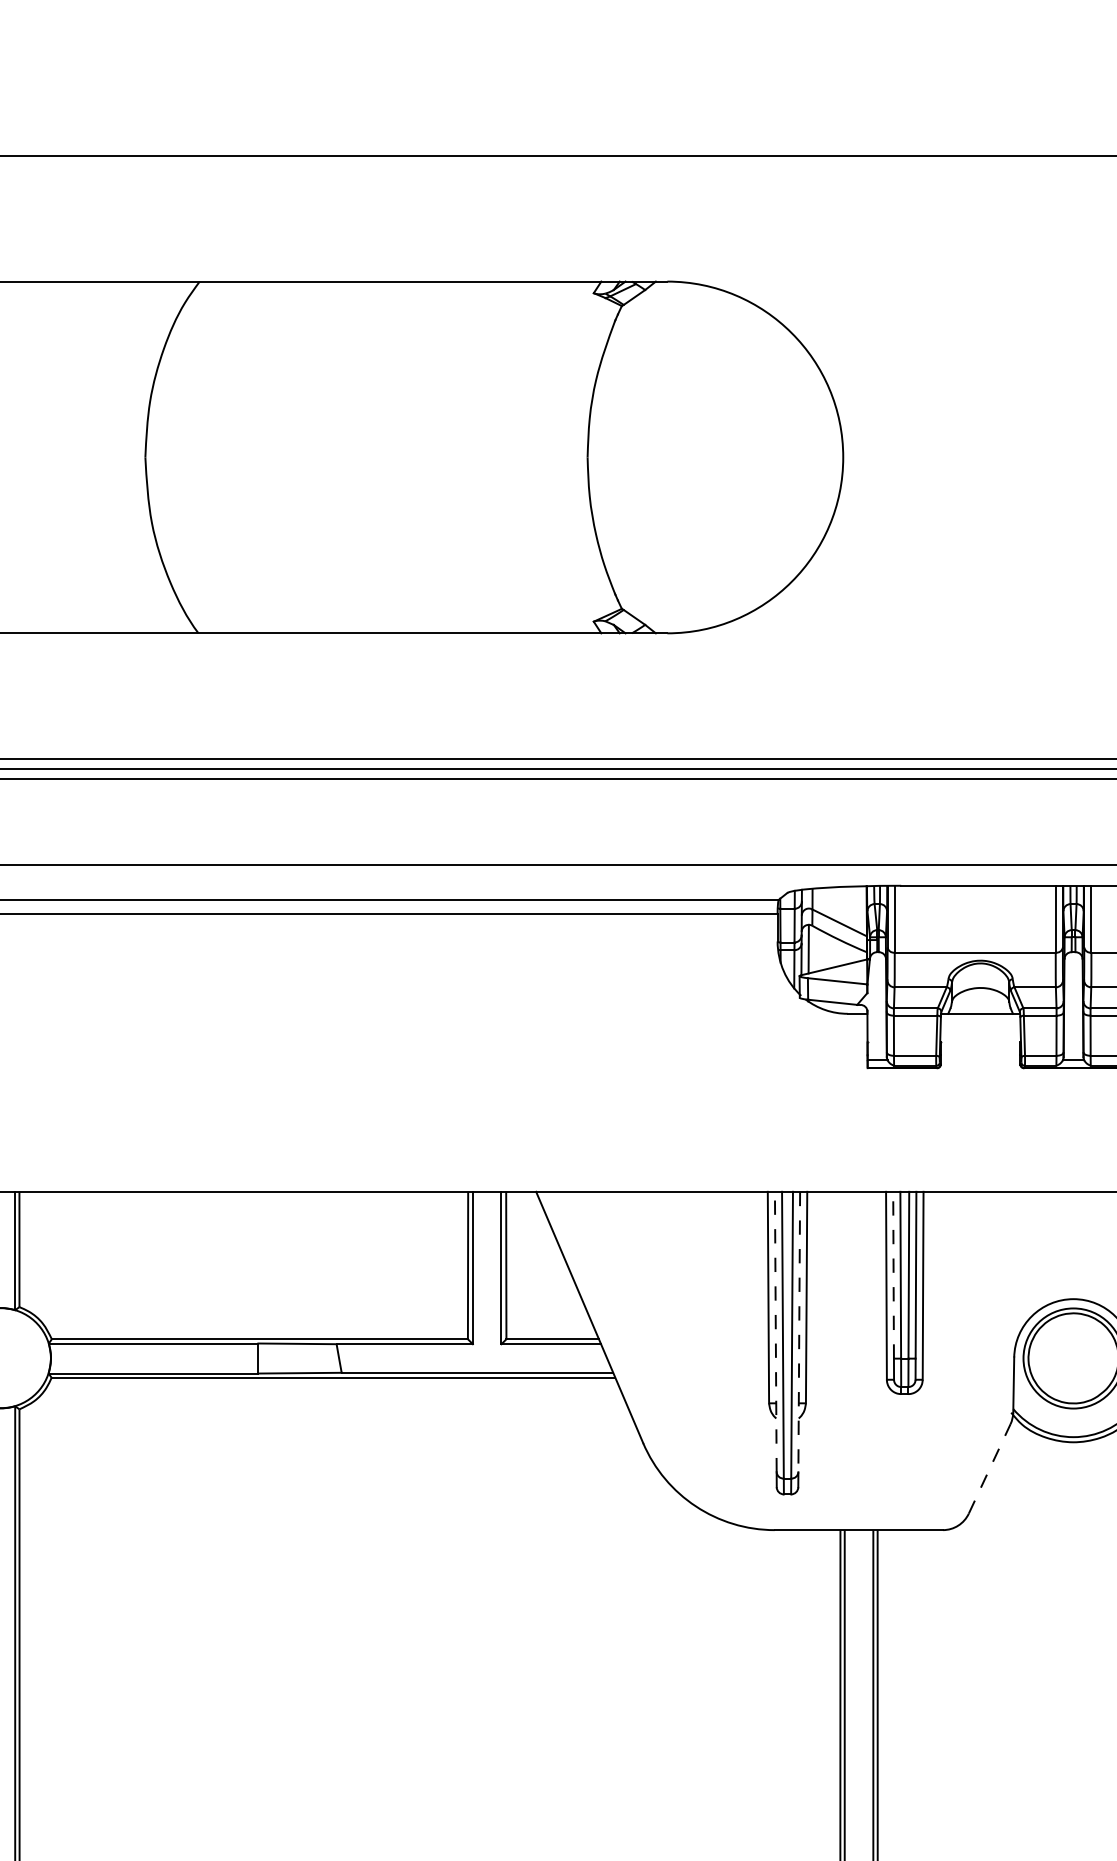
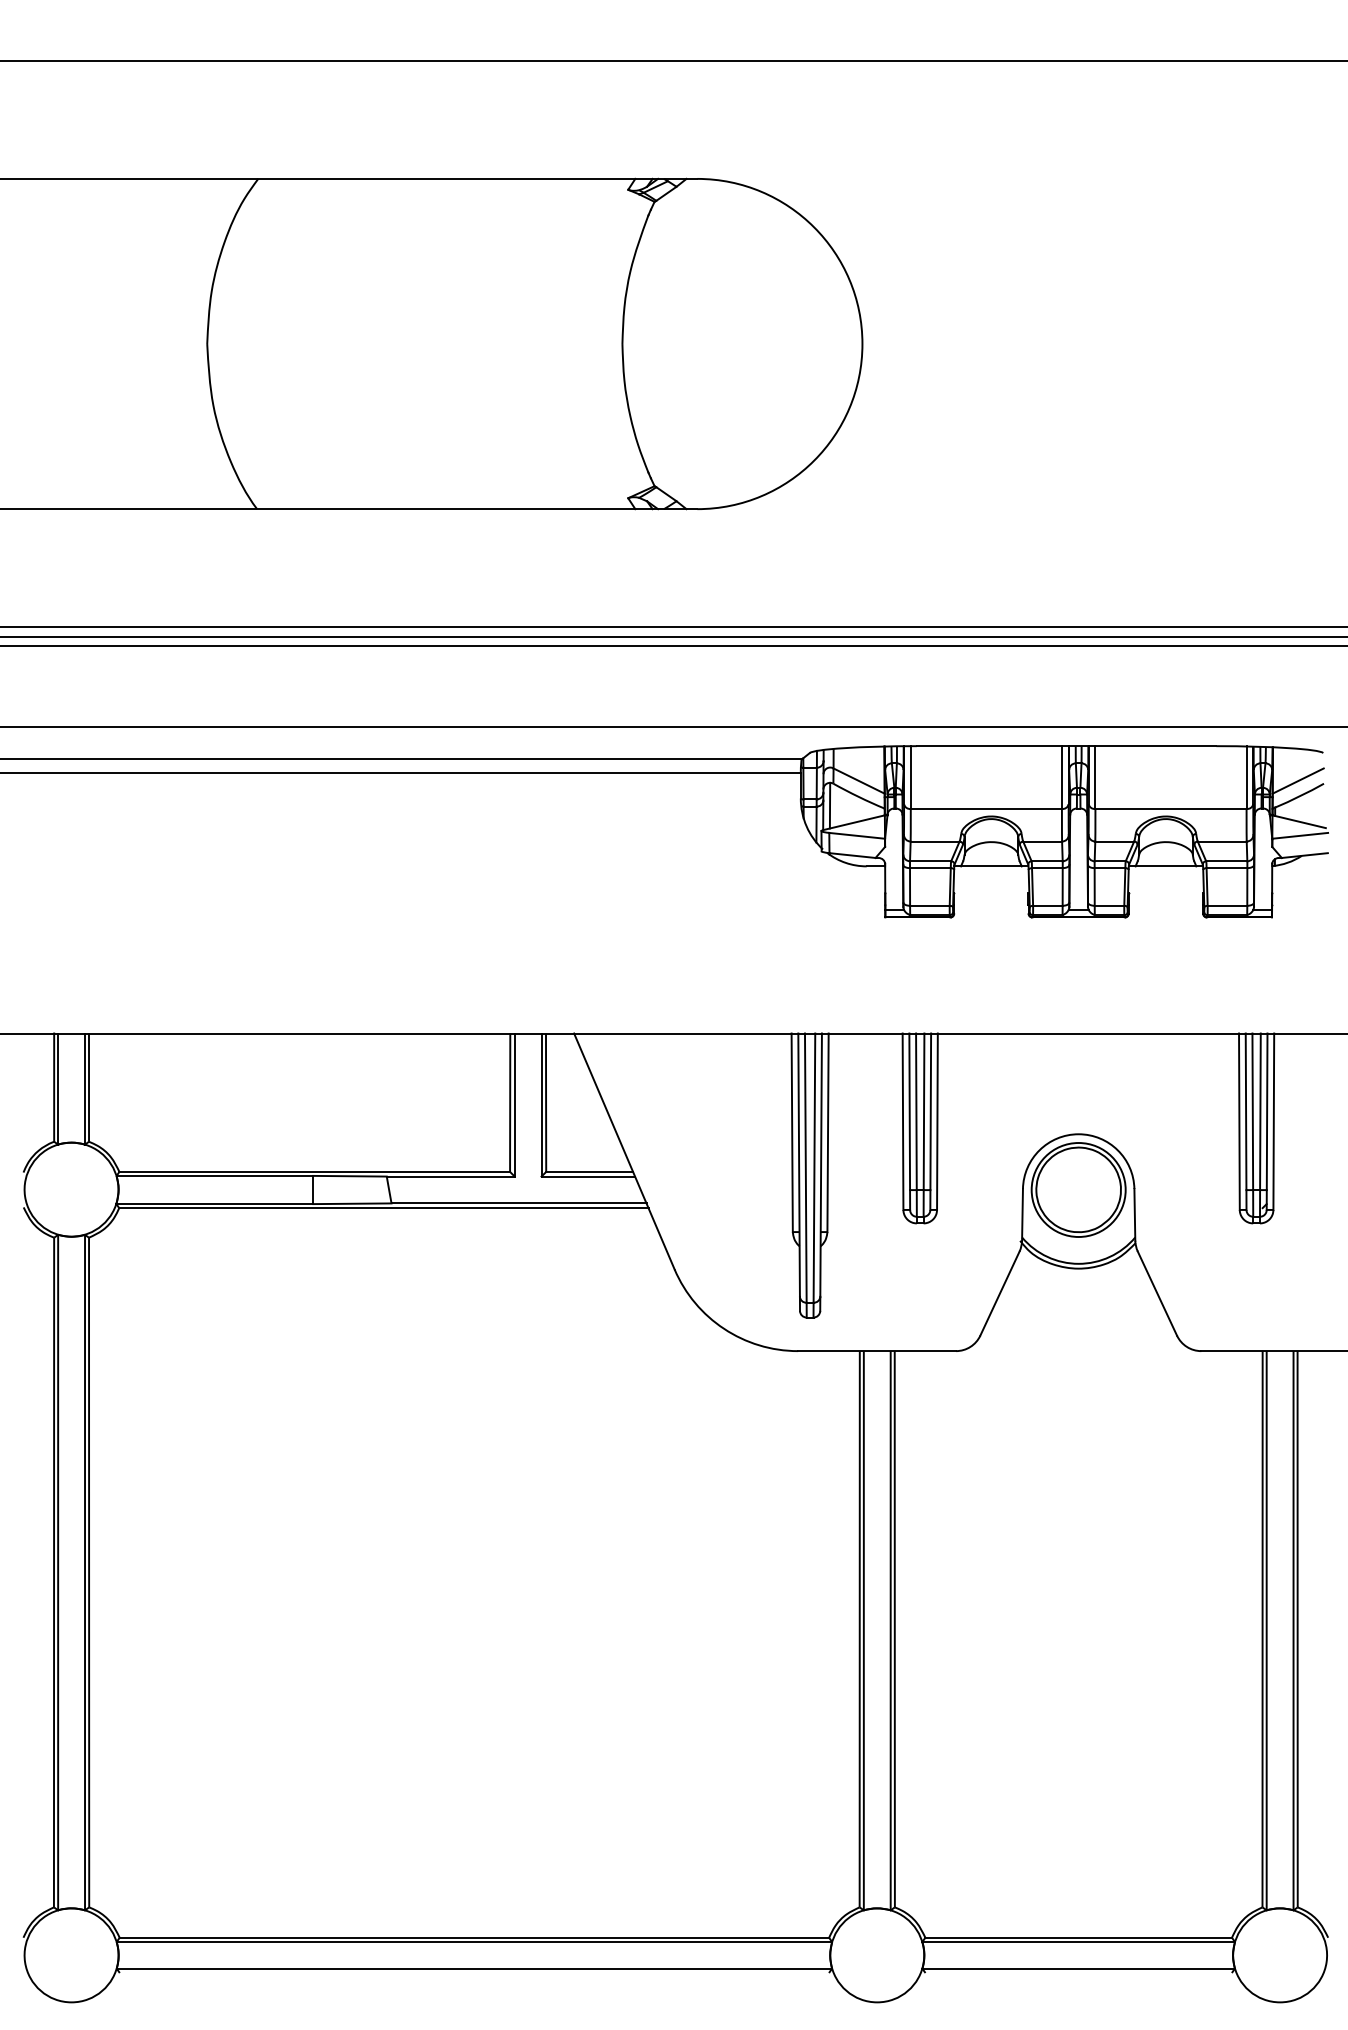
line: (893, 1274) -> (909, 1111), dashed -> solid
line: (776, 1332) -> (799, 1165), dashed -> solid
line: (799, 1332) -> (821, 1165), dashed -> solid
line: (990, 1468) -> (1000, 1293), dashed -> solid

